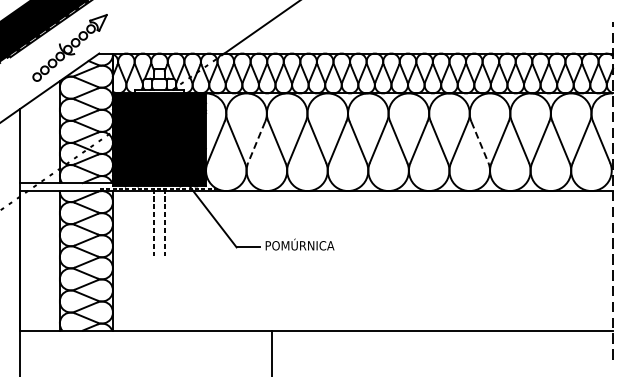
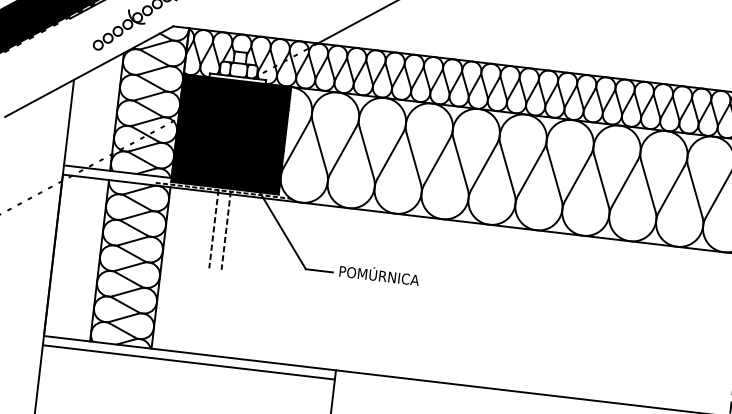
line: (256, 142) -> (343, 150), dashed -> solid
line: (480, 142) -> (602, 181), dashed -> solid
line: (145, 338) -> (188, 362), added

